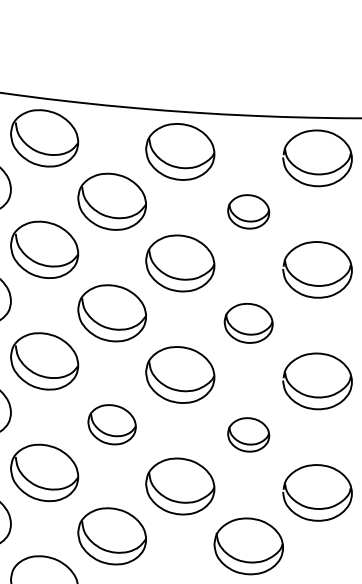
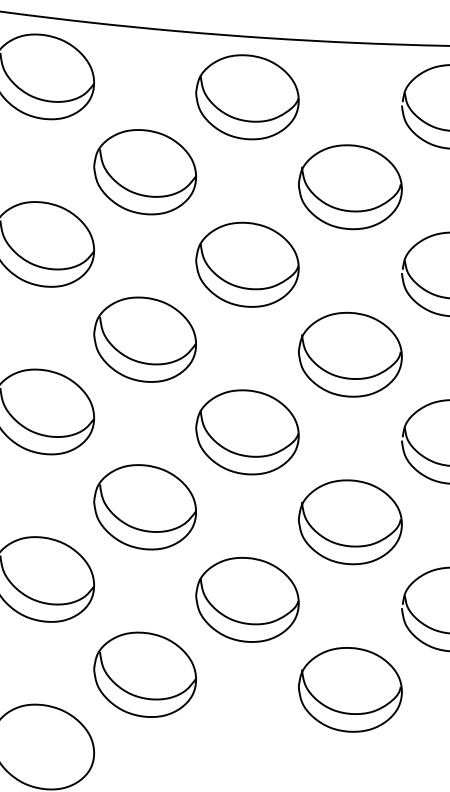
part: (248, 211) -> (349, 186), size x1.67
part: (248, 323) -> (349, 355), size x1.43
part: (111, 424) -> (144, 506), size x1.43
part: (248, 434) -> (349, 521), size x1.67

